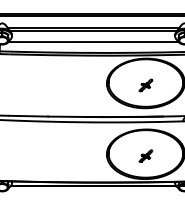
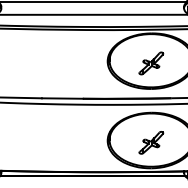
part: (145, 85) -> (150, 63), size x1.67
part: (145, 155) -> (150, 141), size x1.67

